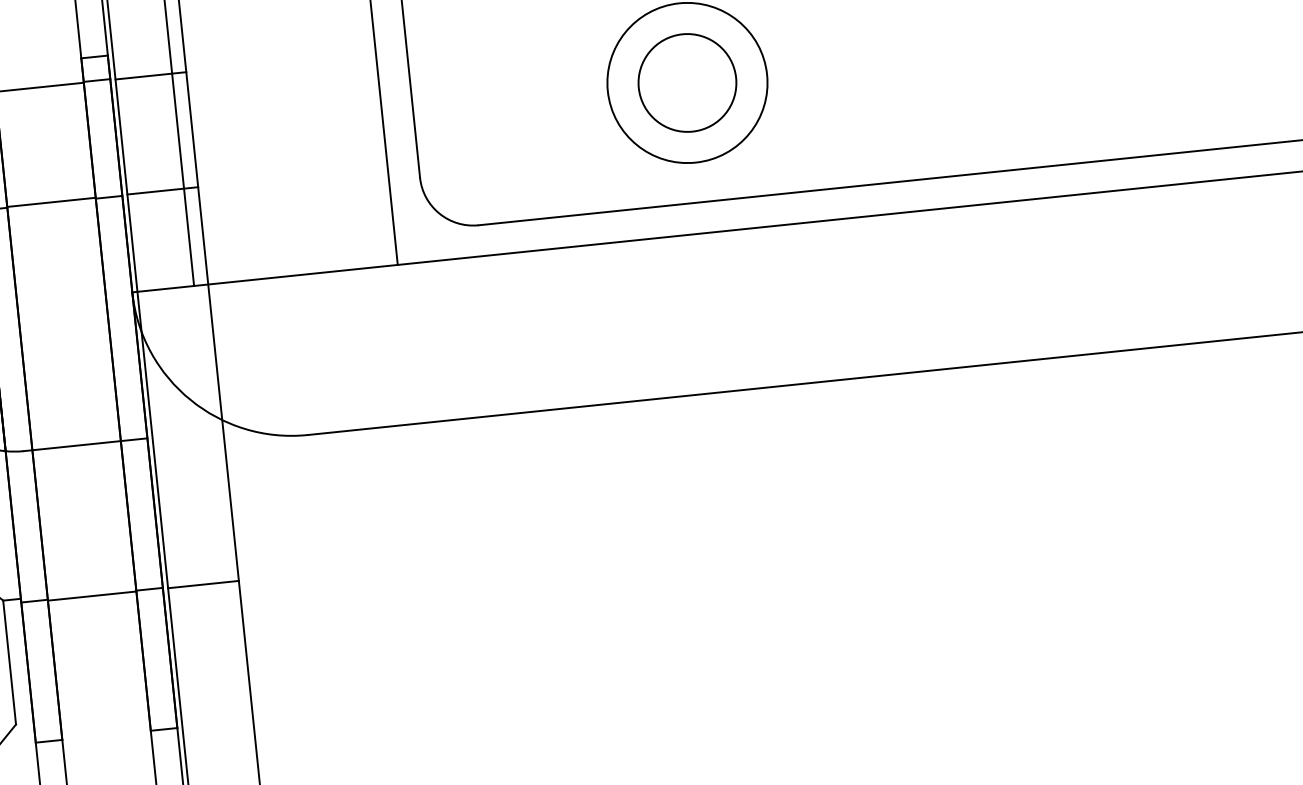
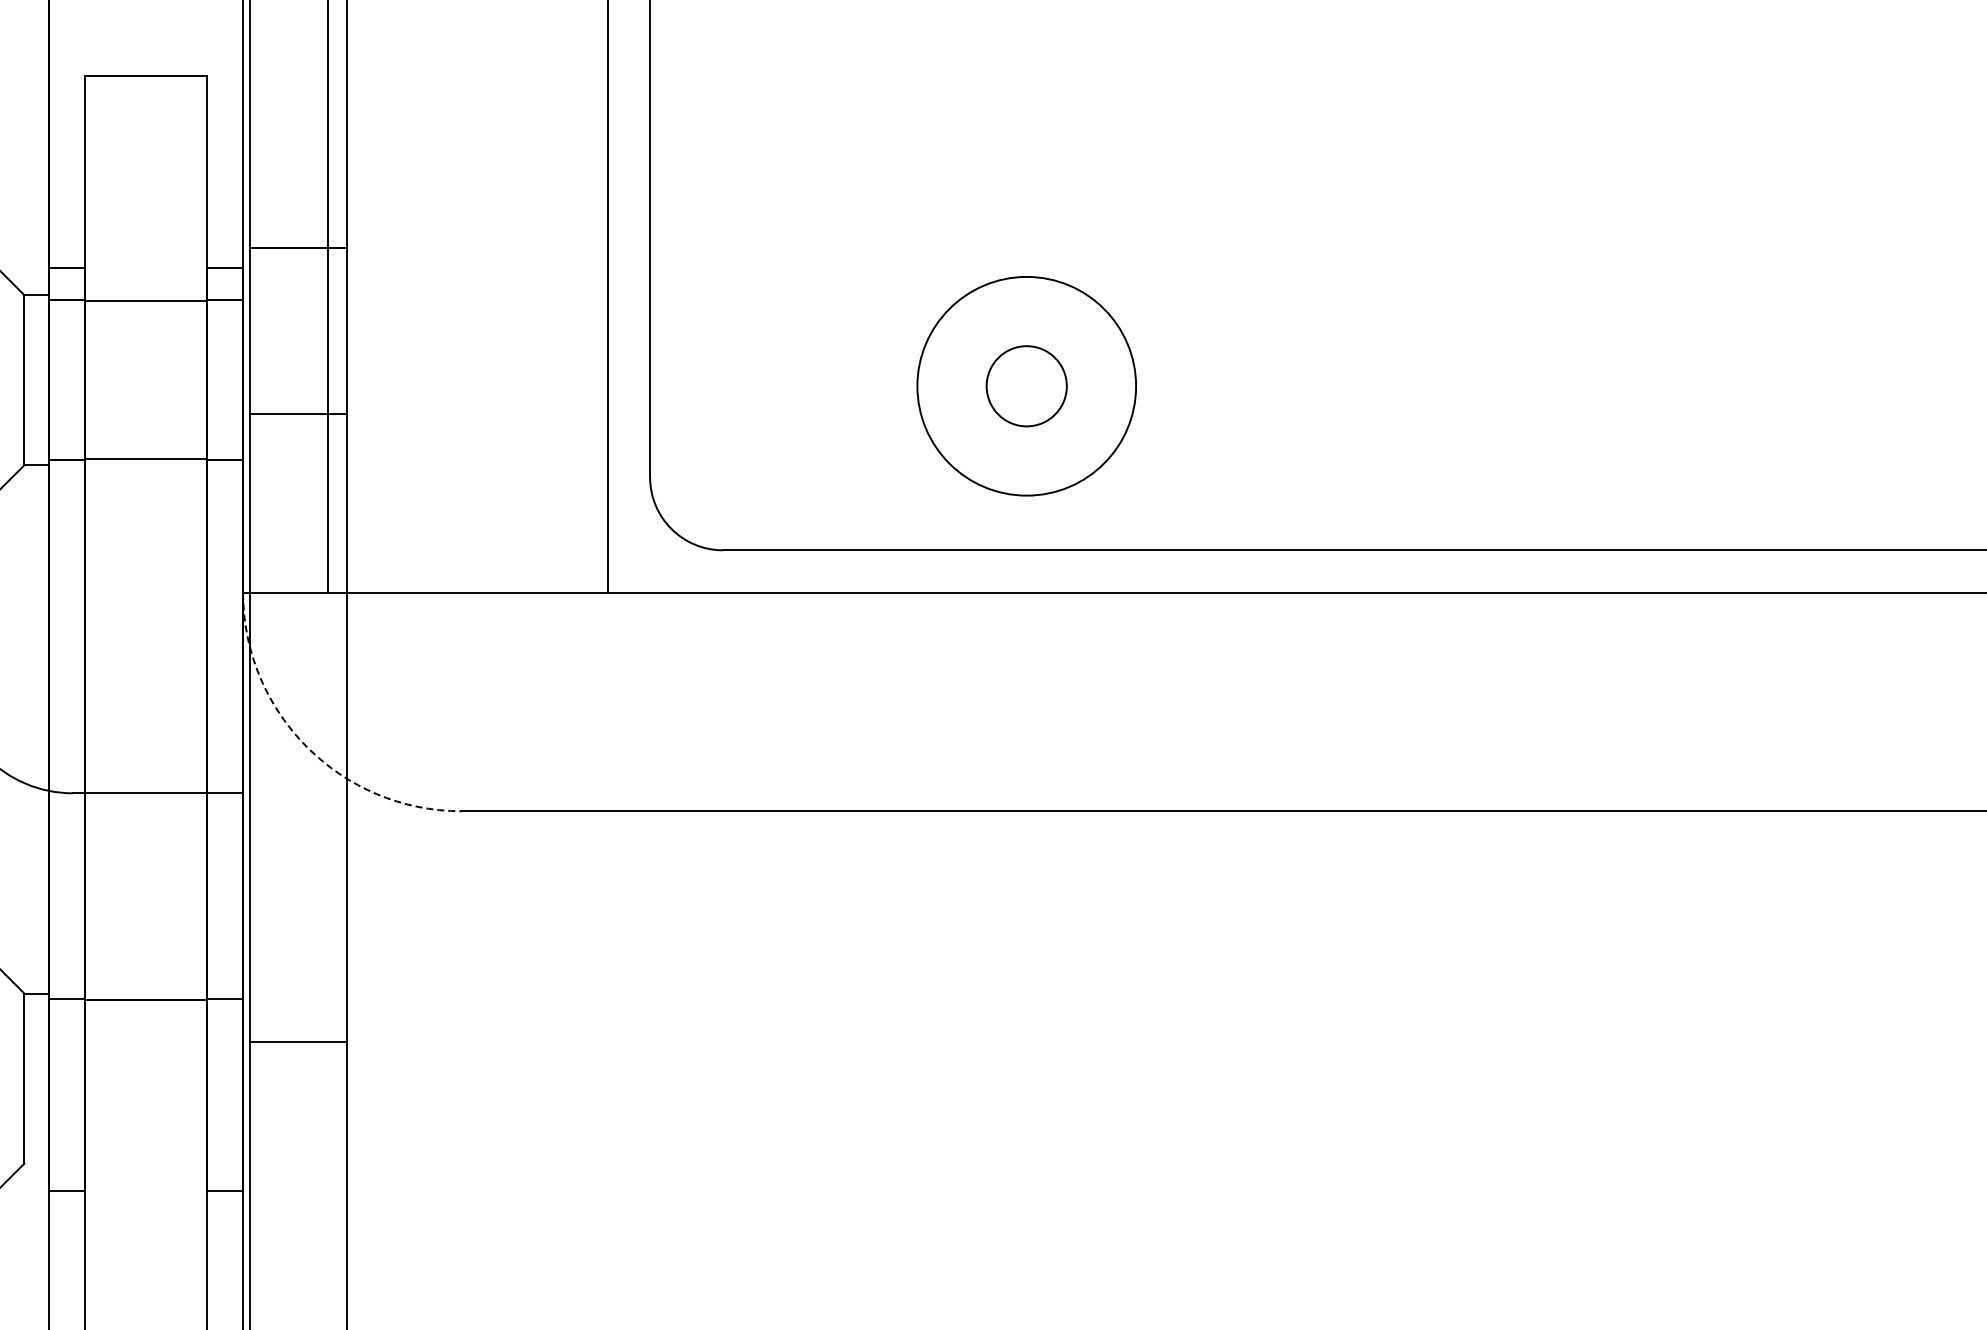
line: (150, 76) -> (298, 248), moved
circle: (687, 83) -> (1026, 386), size x0.6
line: (162, 191) -> (298, 414), moved
arc: (190, 400) -> (307, 747), solid -> dashed
line: (203, 584) -> (298, 1041), moved

